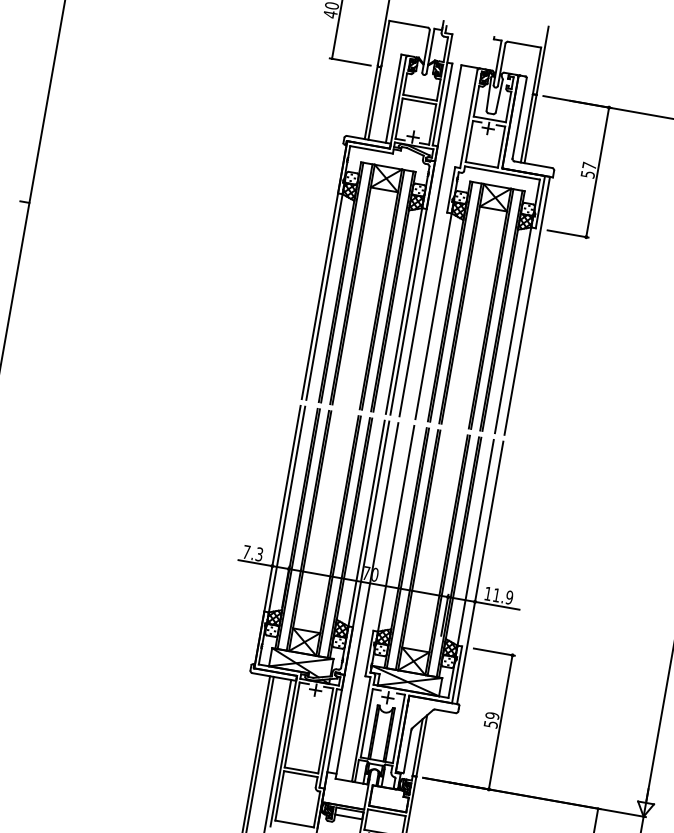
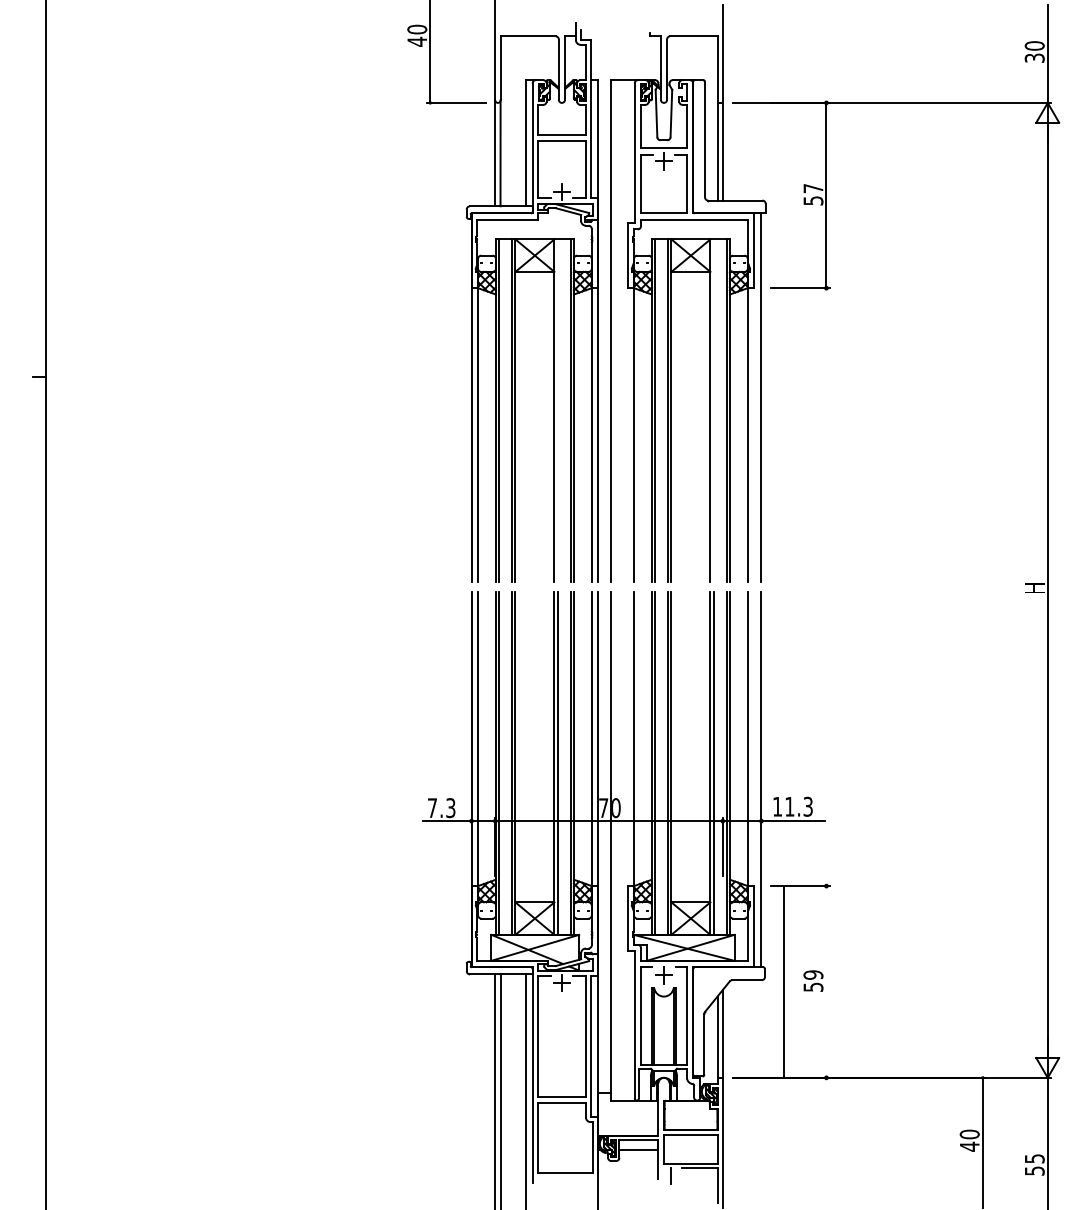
line: (383, 289) -> (557, 410), removed
line: (492, 308) -> (713, 410), removed
text: (509, 597) -> (807, 806), 11.9 -> 11.3
line: (500, 722) -> (784, 981), moved

